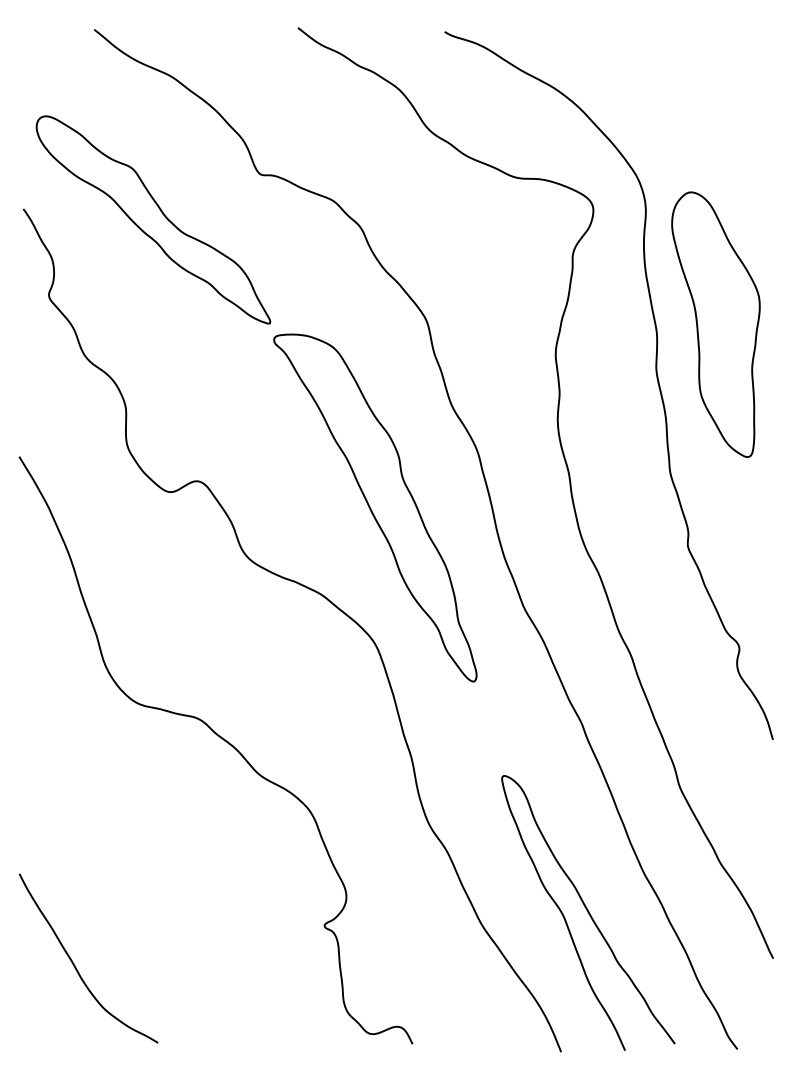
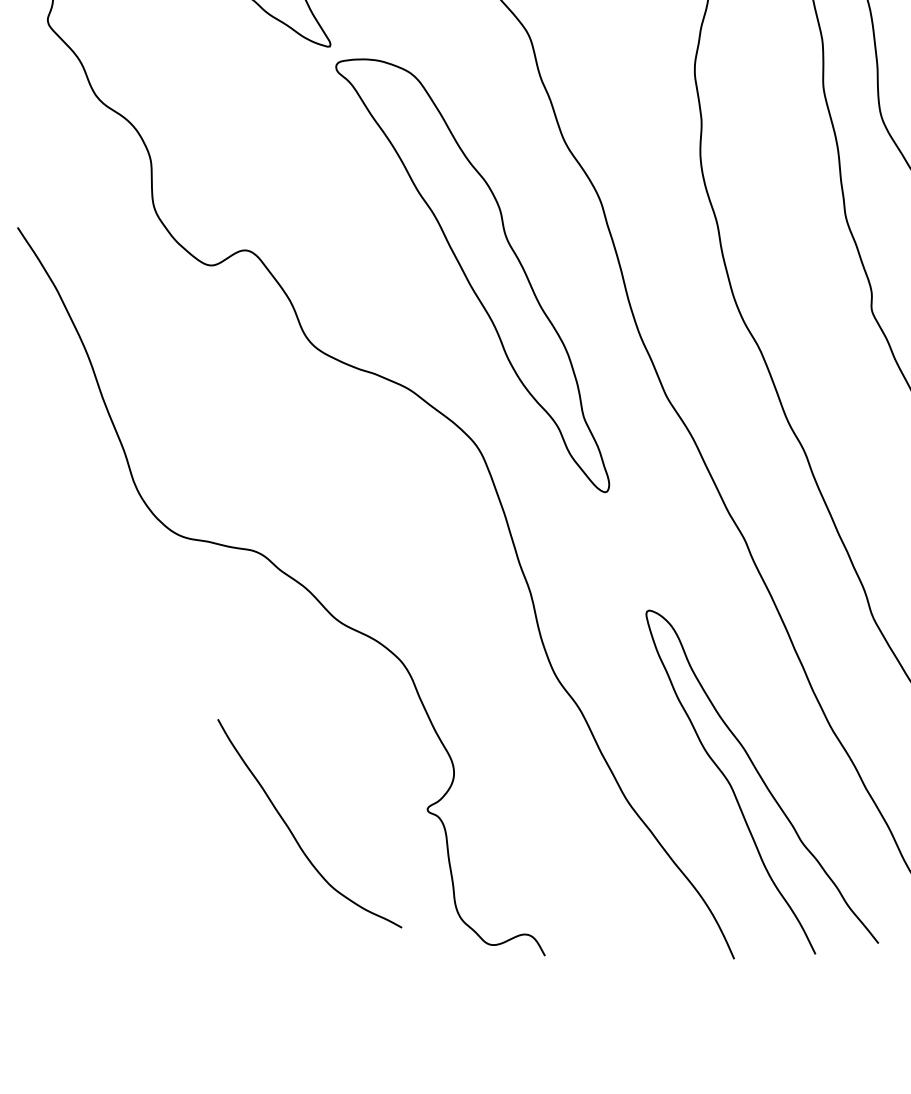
curve: (75, 965) -> (293, 833), moved

